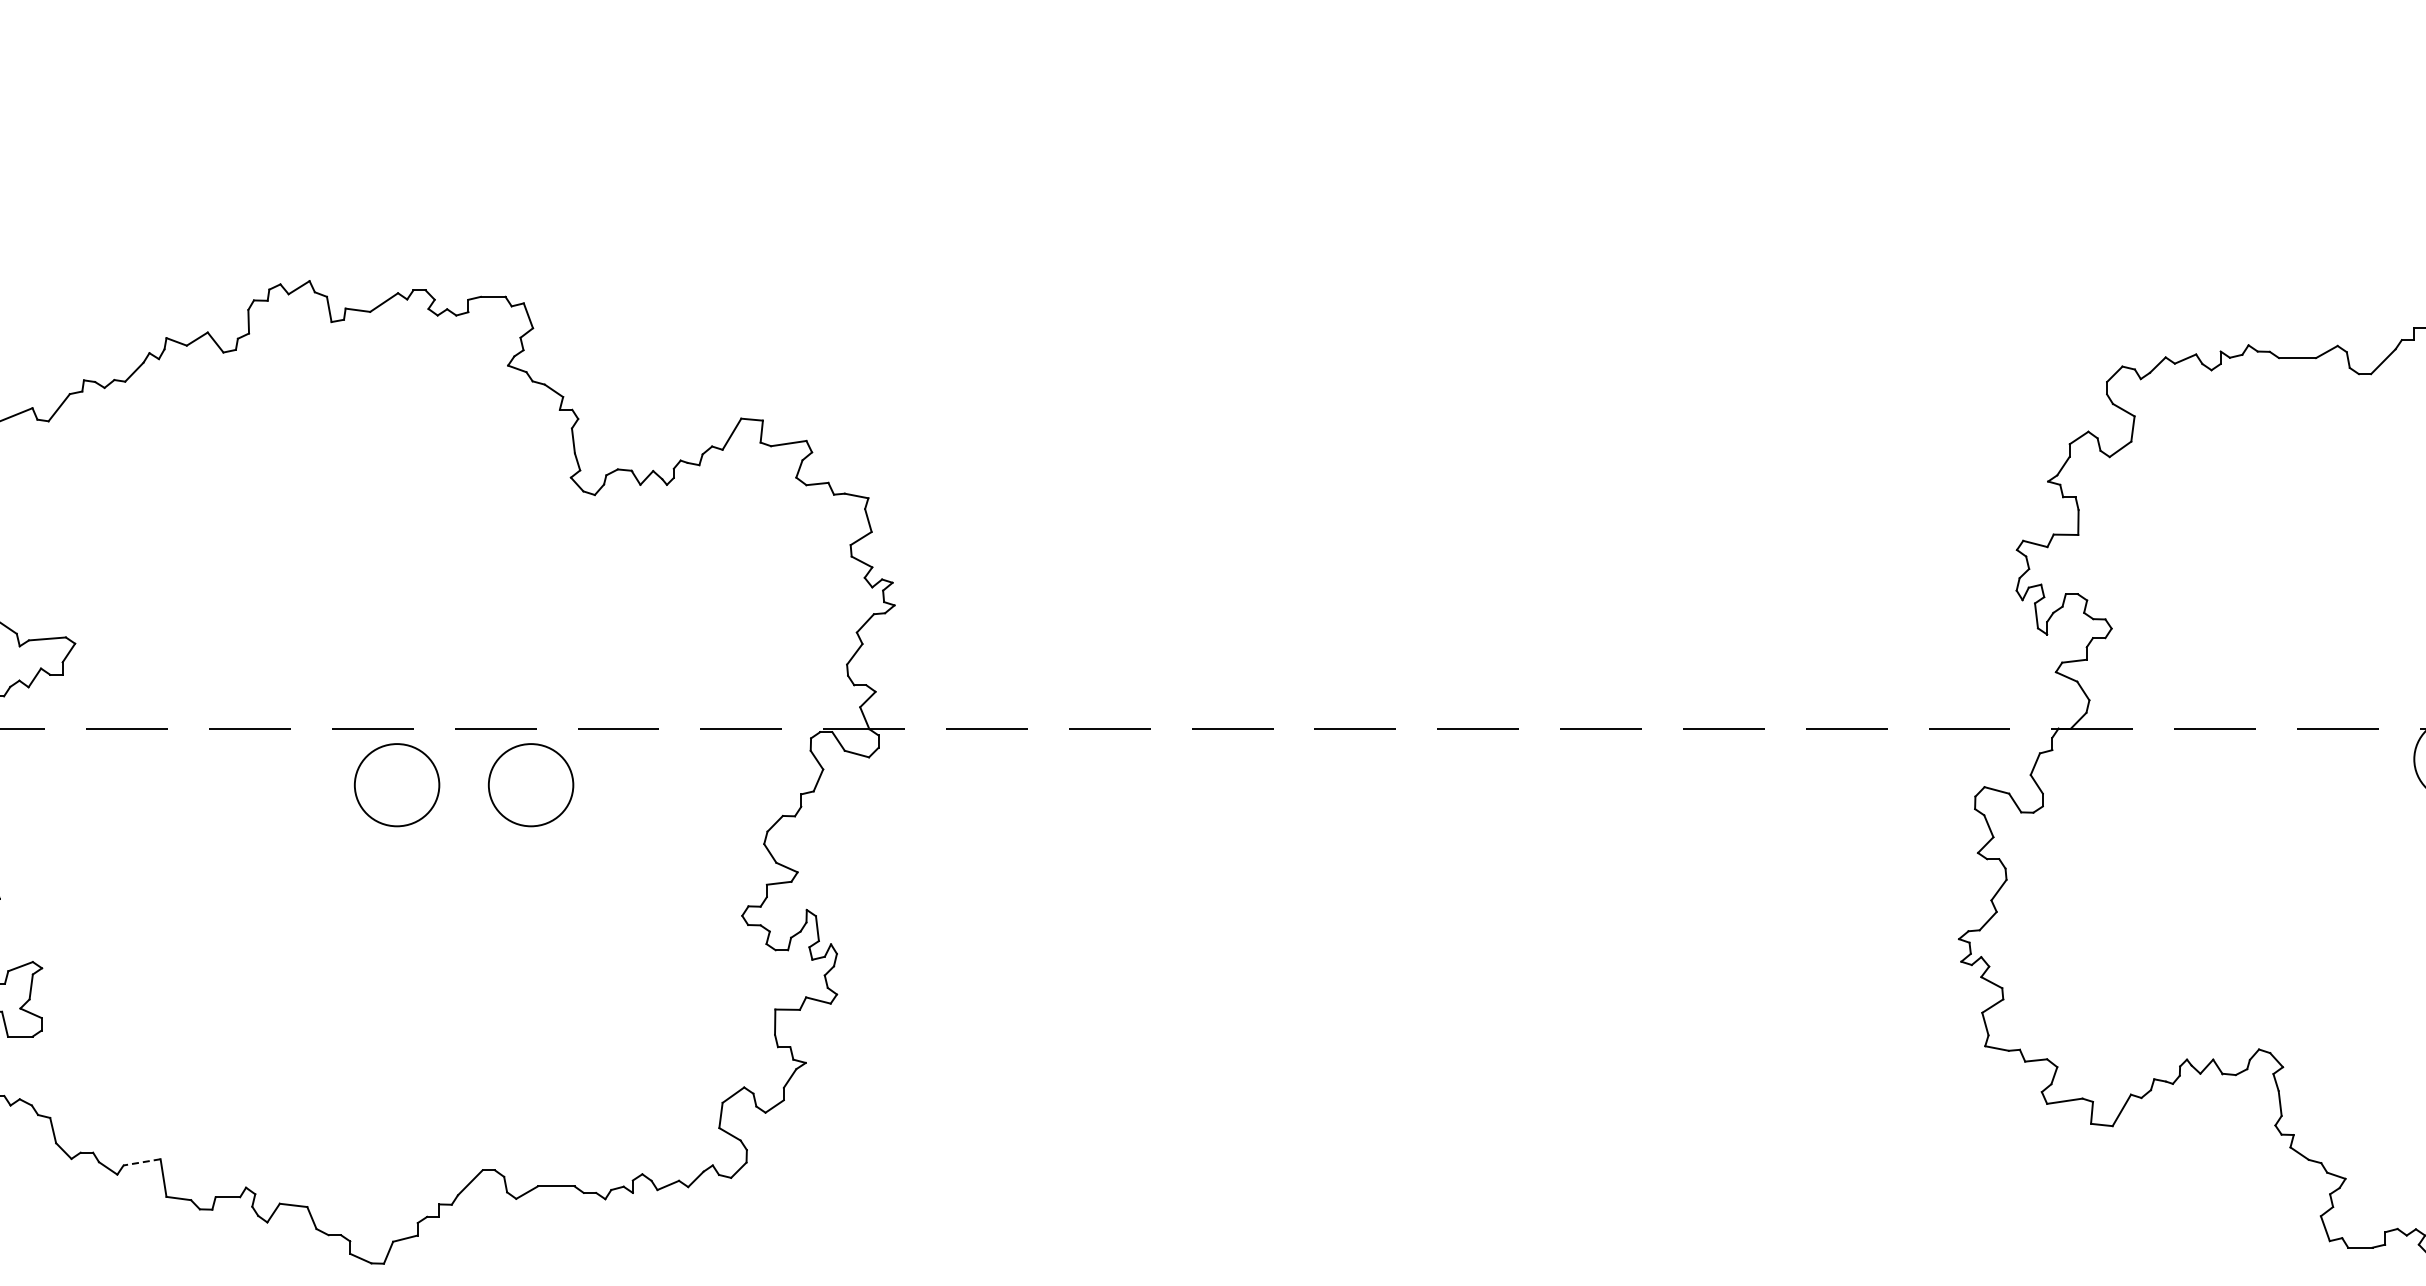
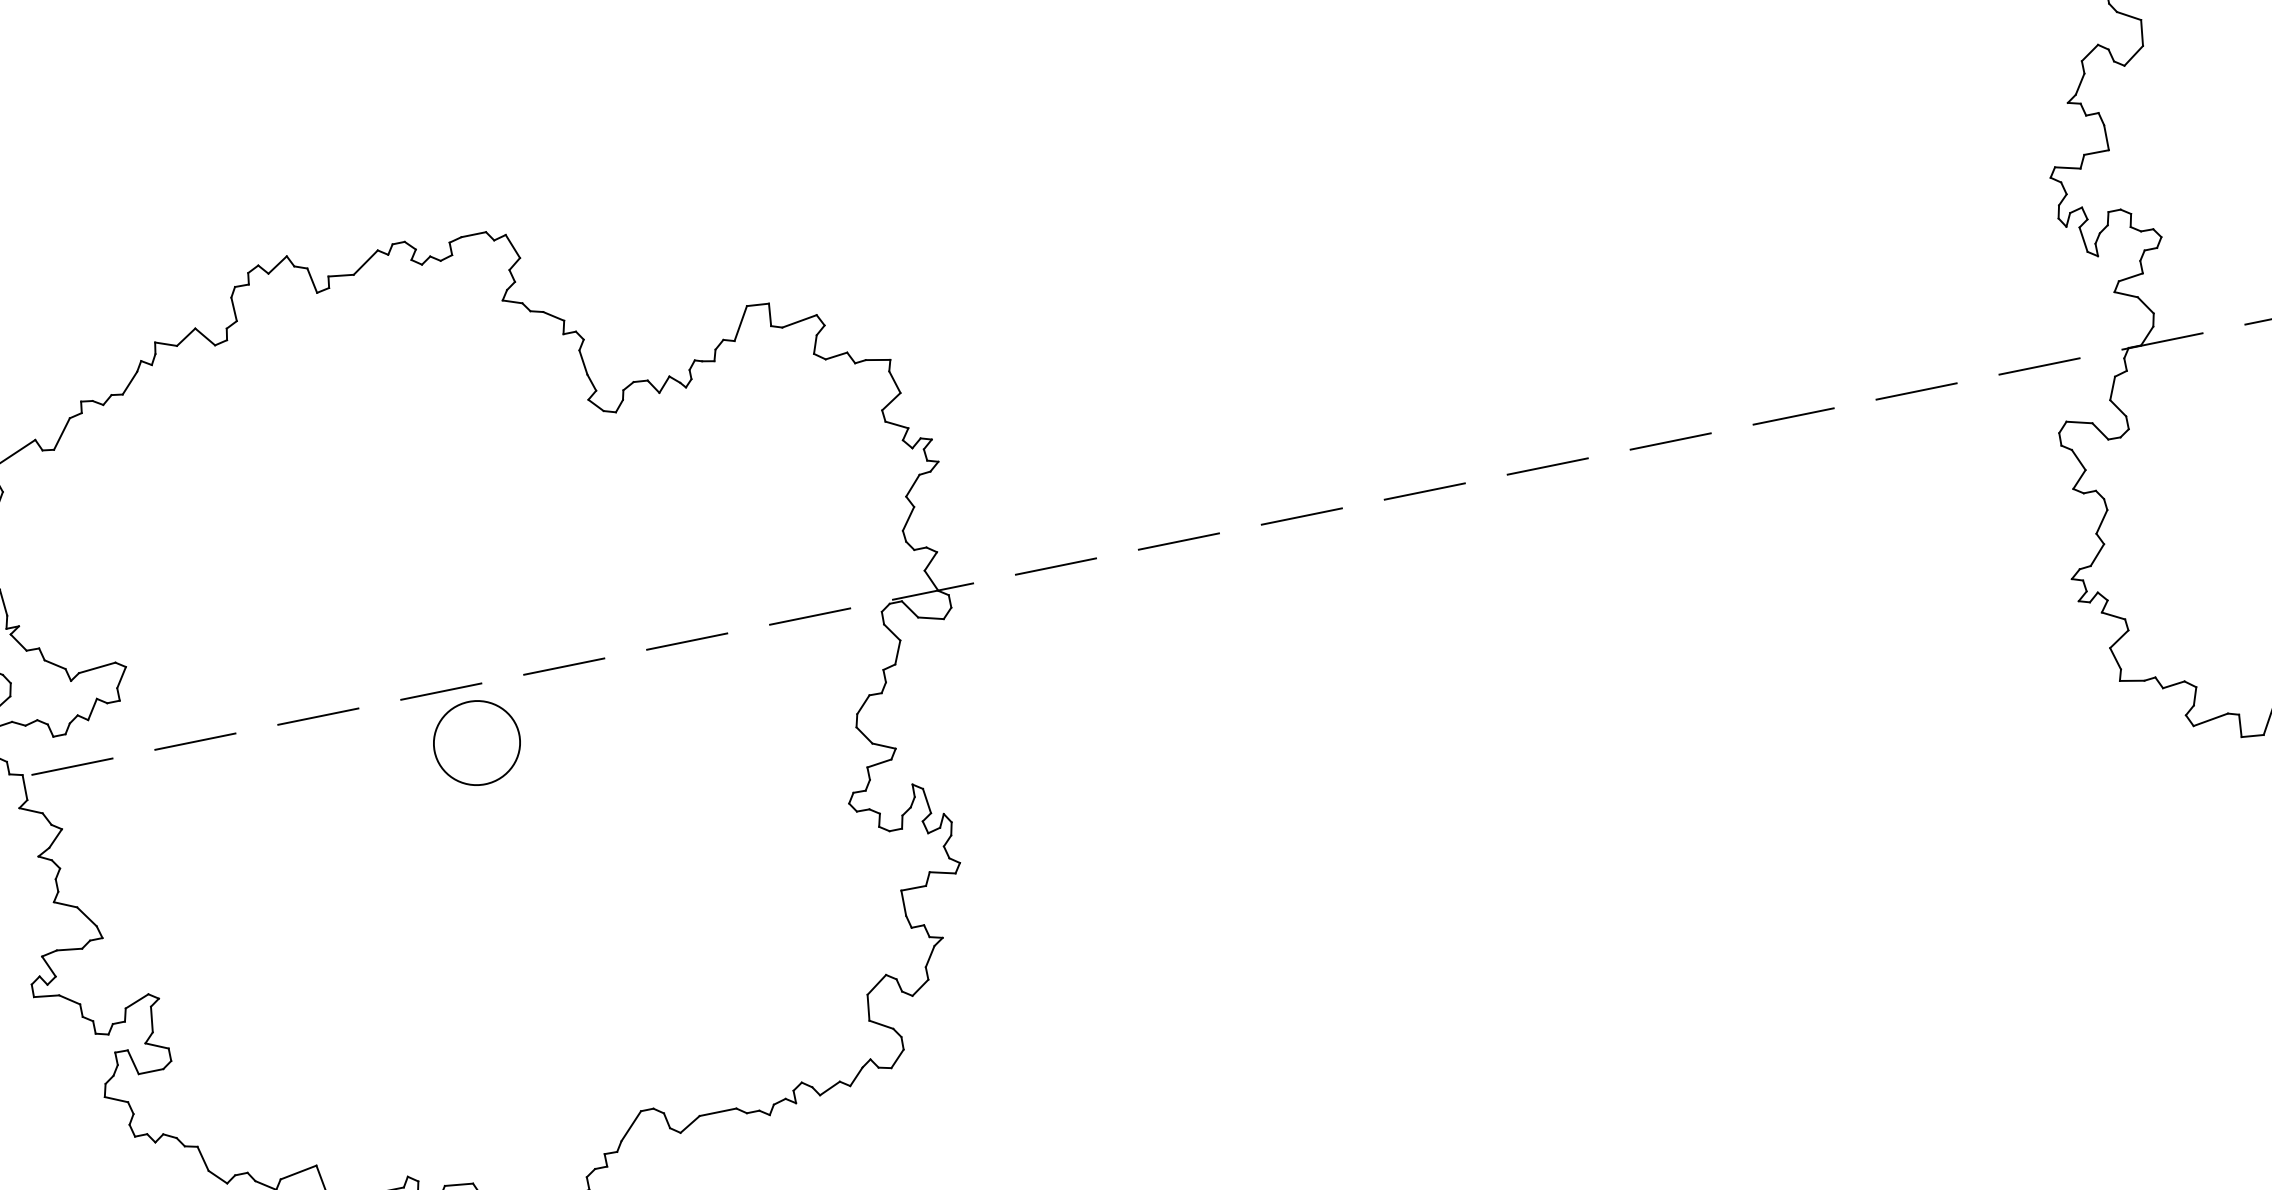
part: (531, 785) -> (611, 716), removed
line: (142, 1162) -> (299, 1172), dashed -> solid

